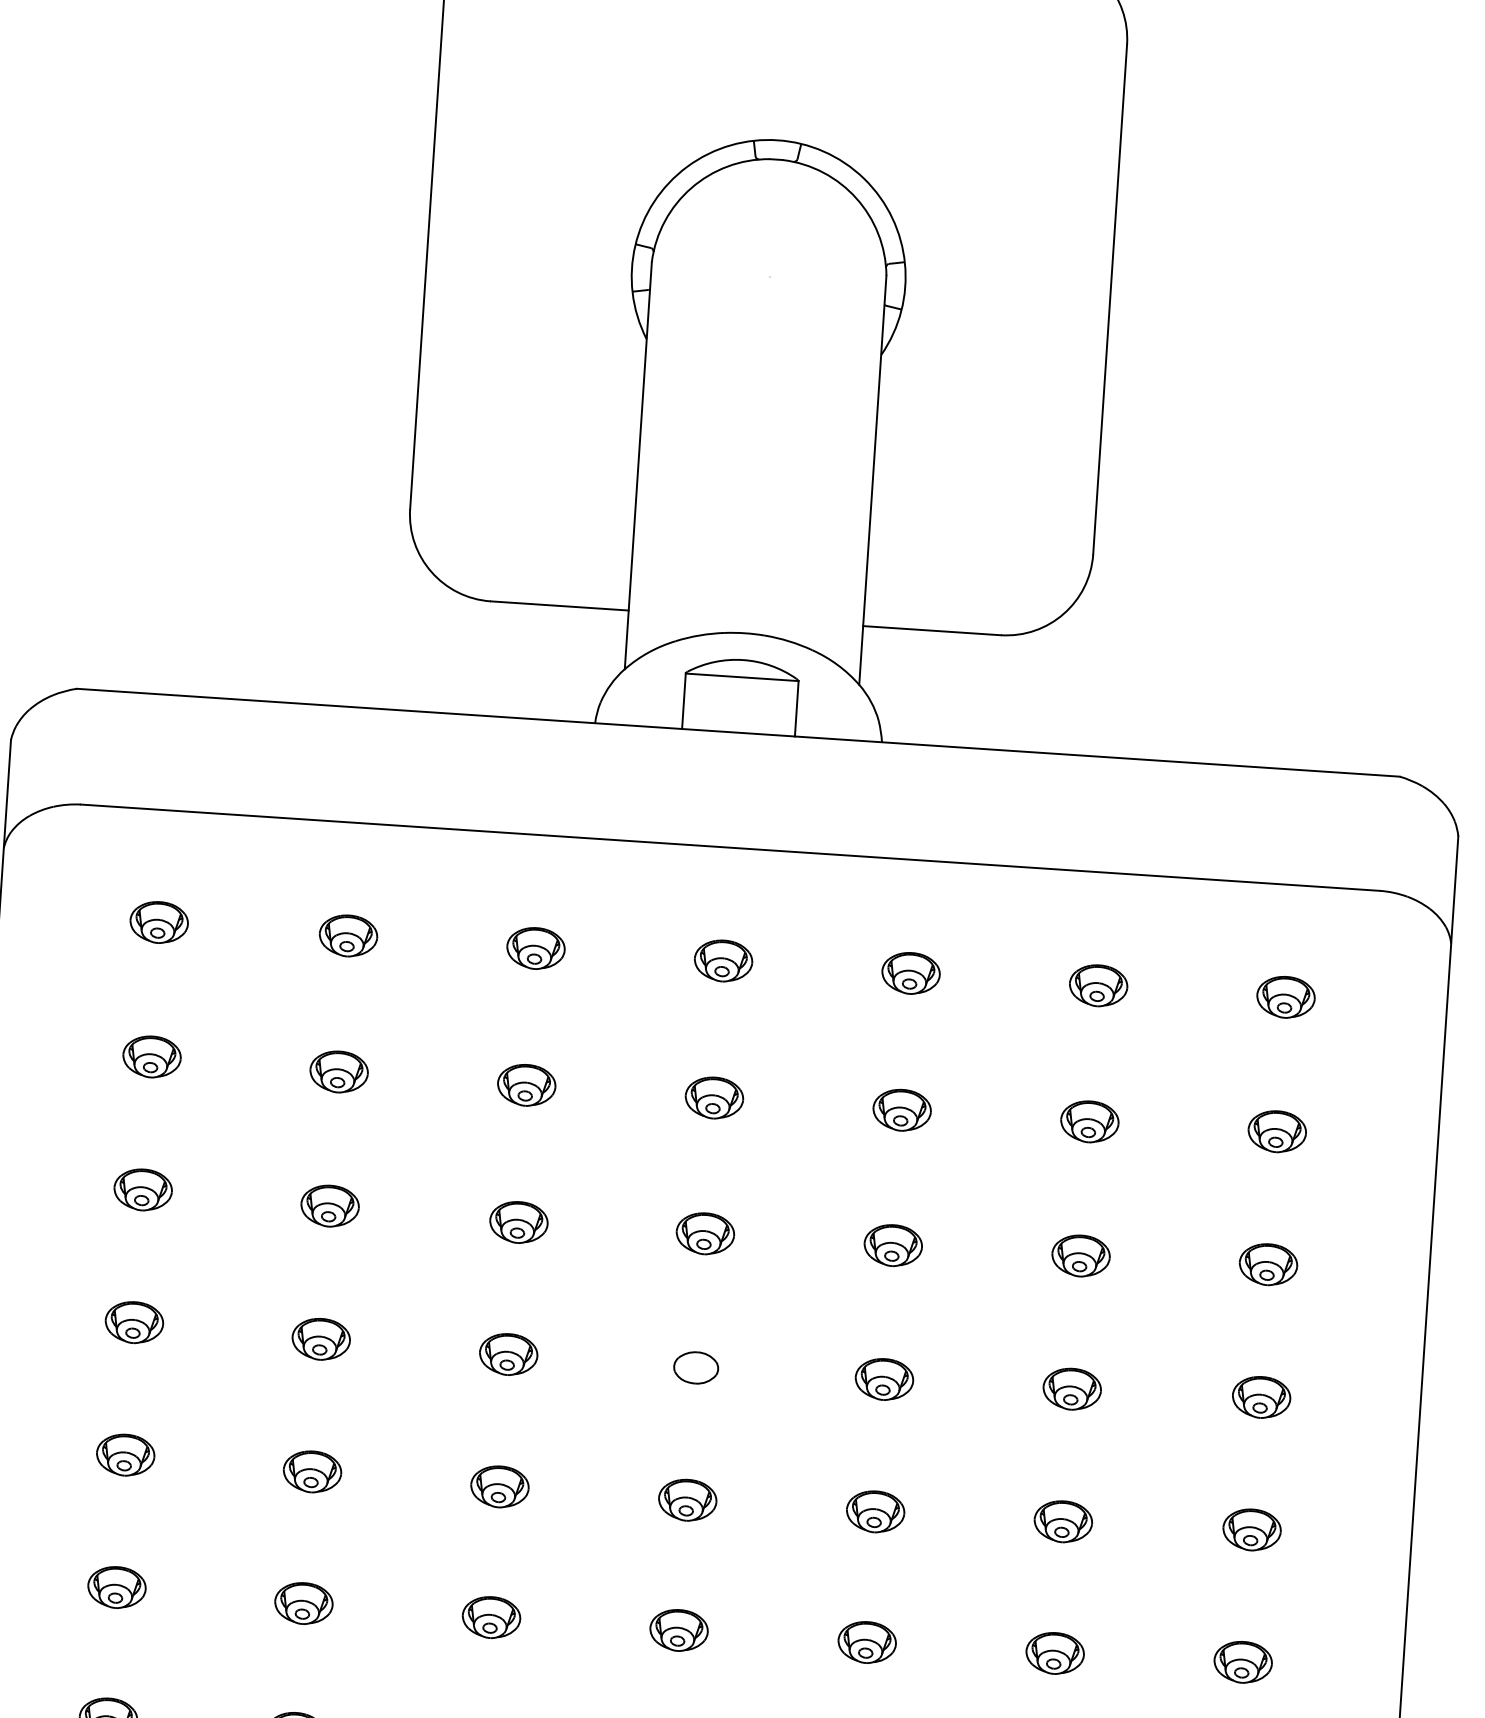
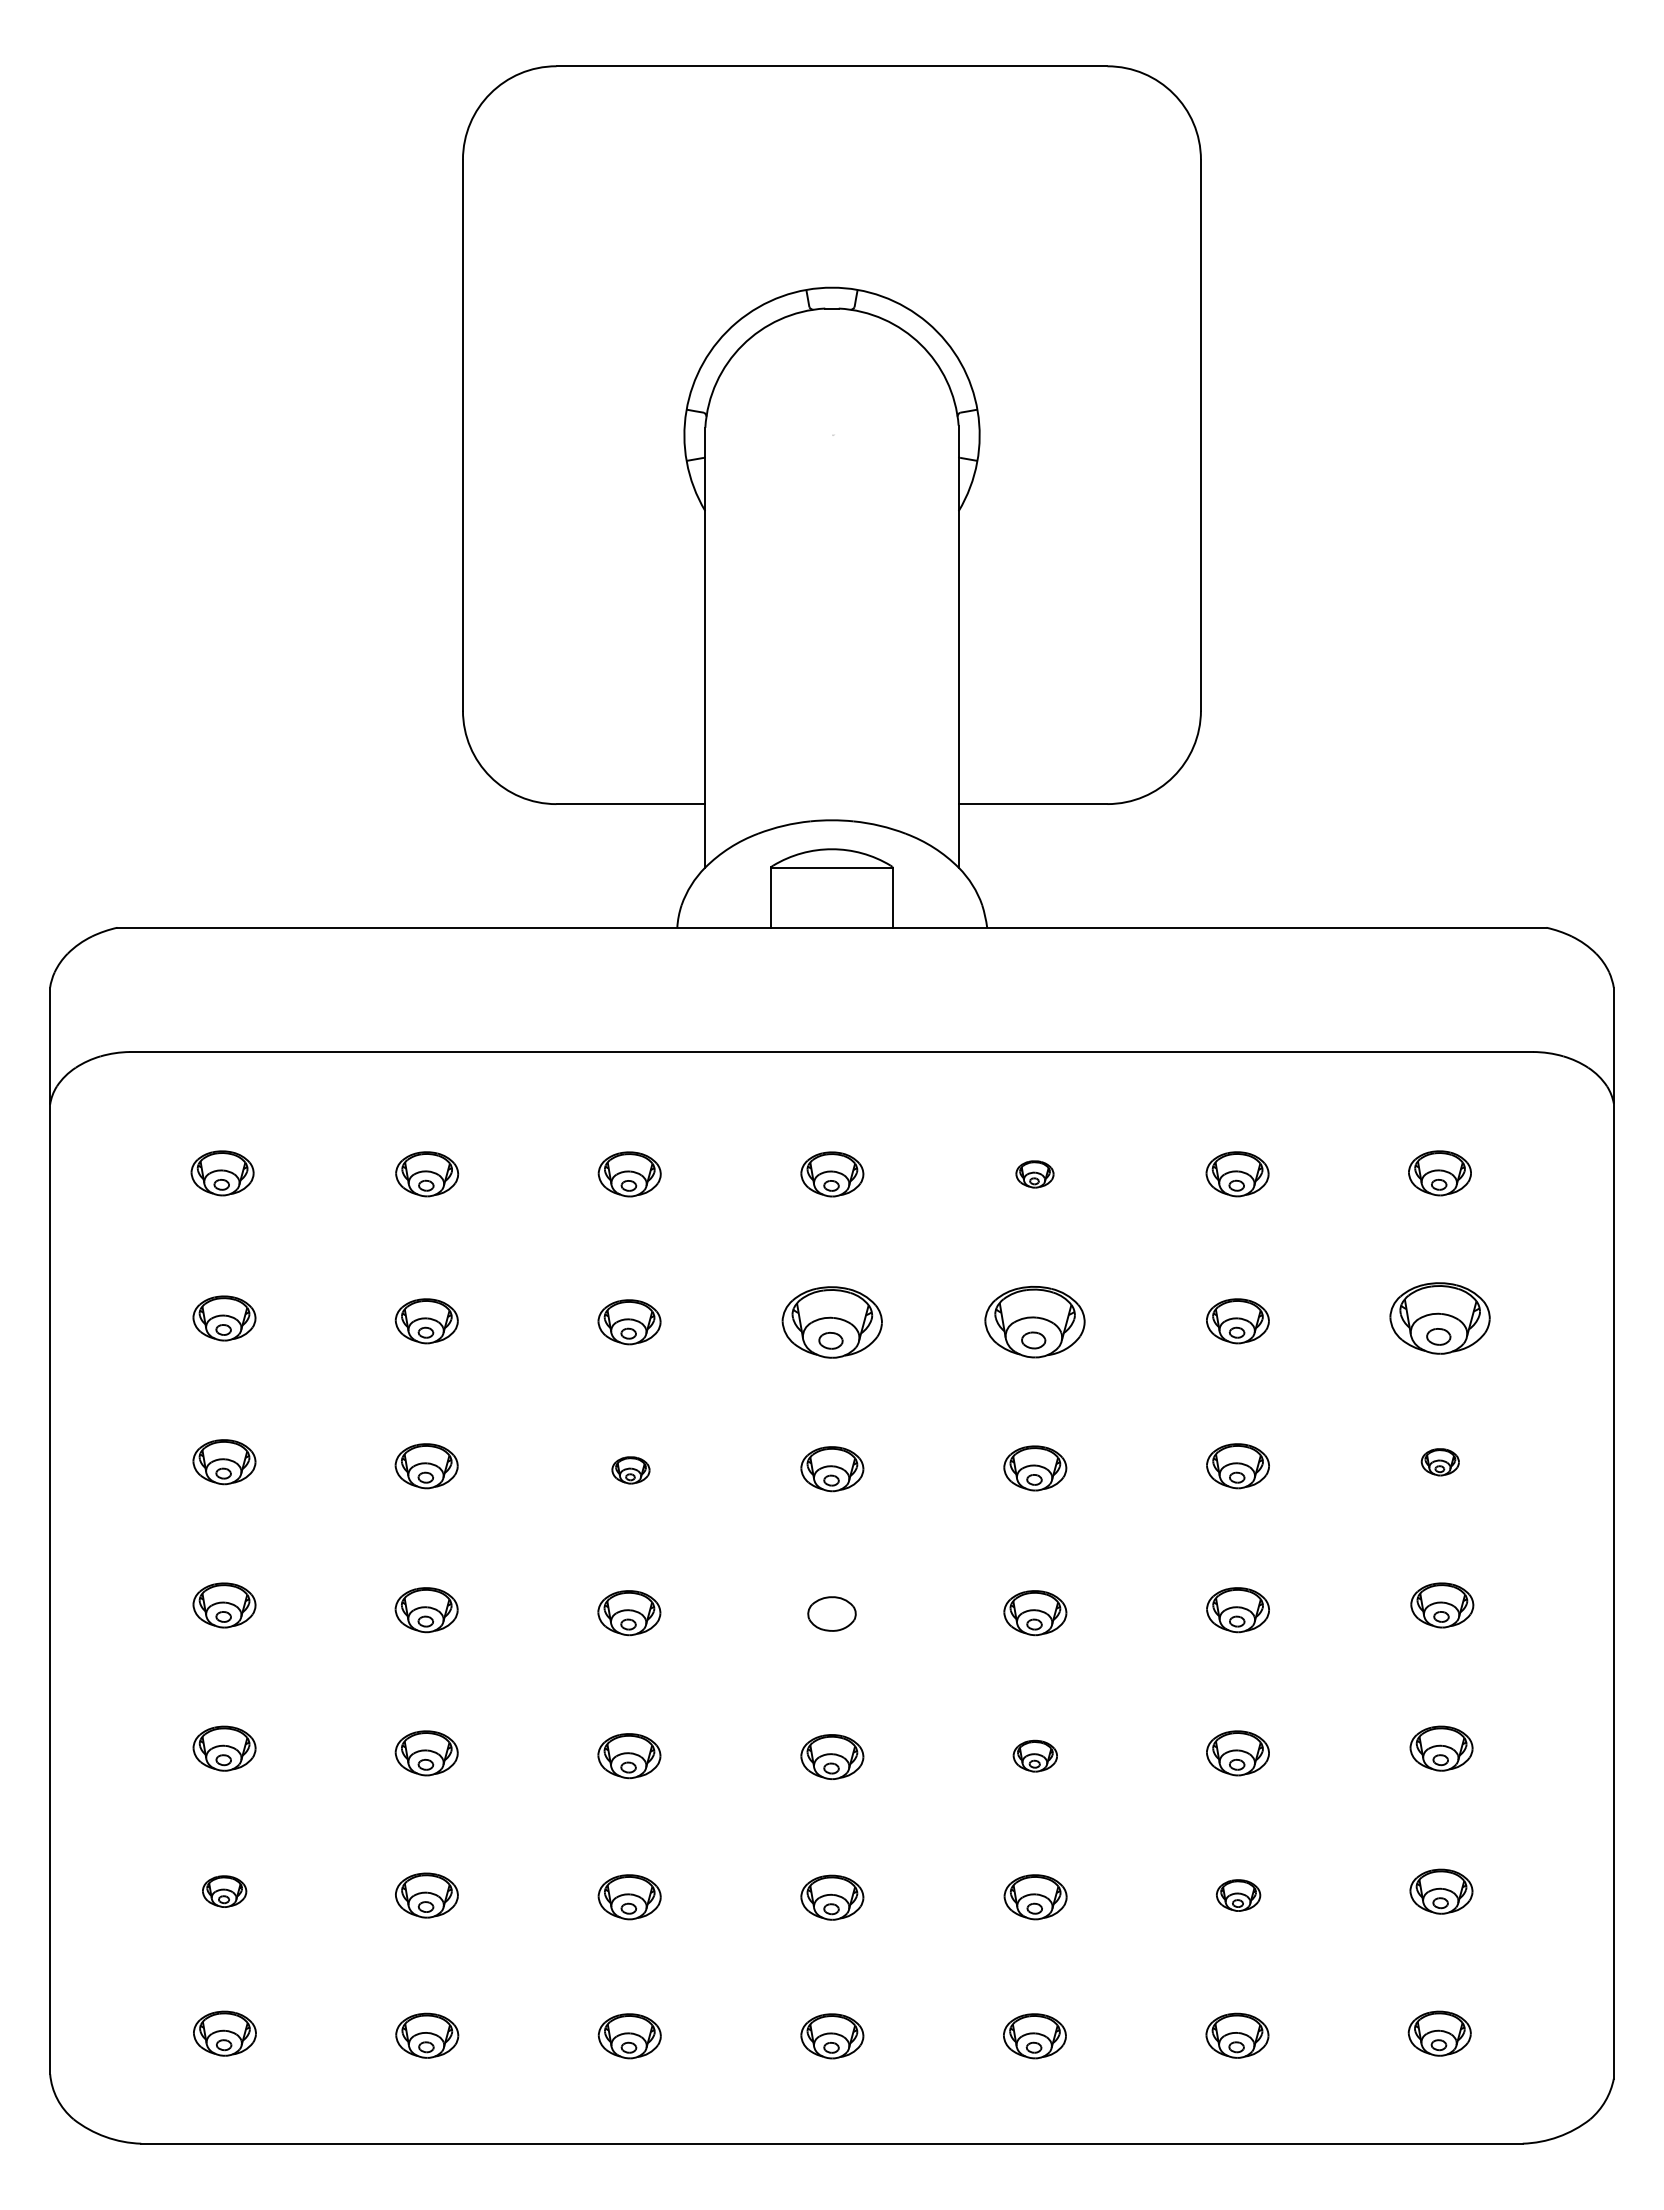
part: (910, 973) -> (1034, 1174), size x0.6
part: (714, 1098) -> (832, 1322), size x1.6
part: (902, 1110) -> (1035, 1322), size x1.6
part: (1277, 1131) -> (1440, 1318), size x1.6
part: (518, 1222) -> (630, 1470), size x0.6
part: (1268, 1265) -> (1440, 1462), size x0.6
part: (875, 1512) -> (1035, 1756), size x0.7
part: (116, 1587) -> (224, 1891), size x0.7
part: (1055, 1653) -> (1238, 1895), size x0.7

